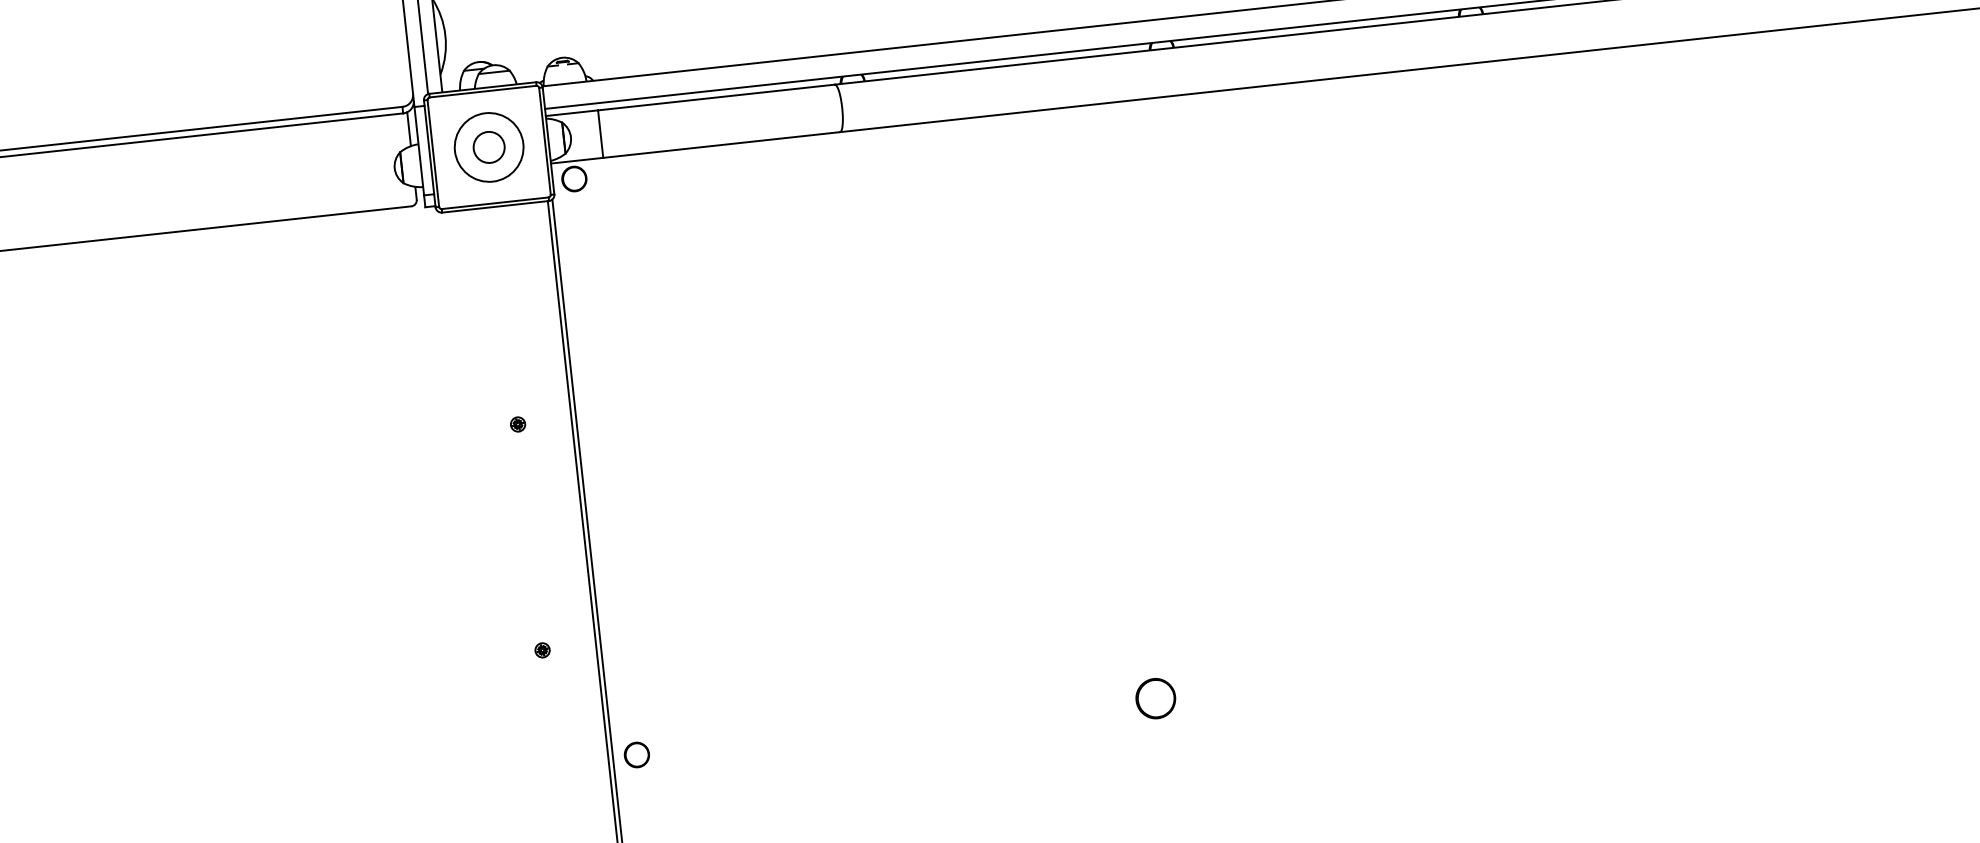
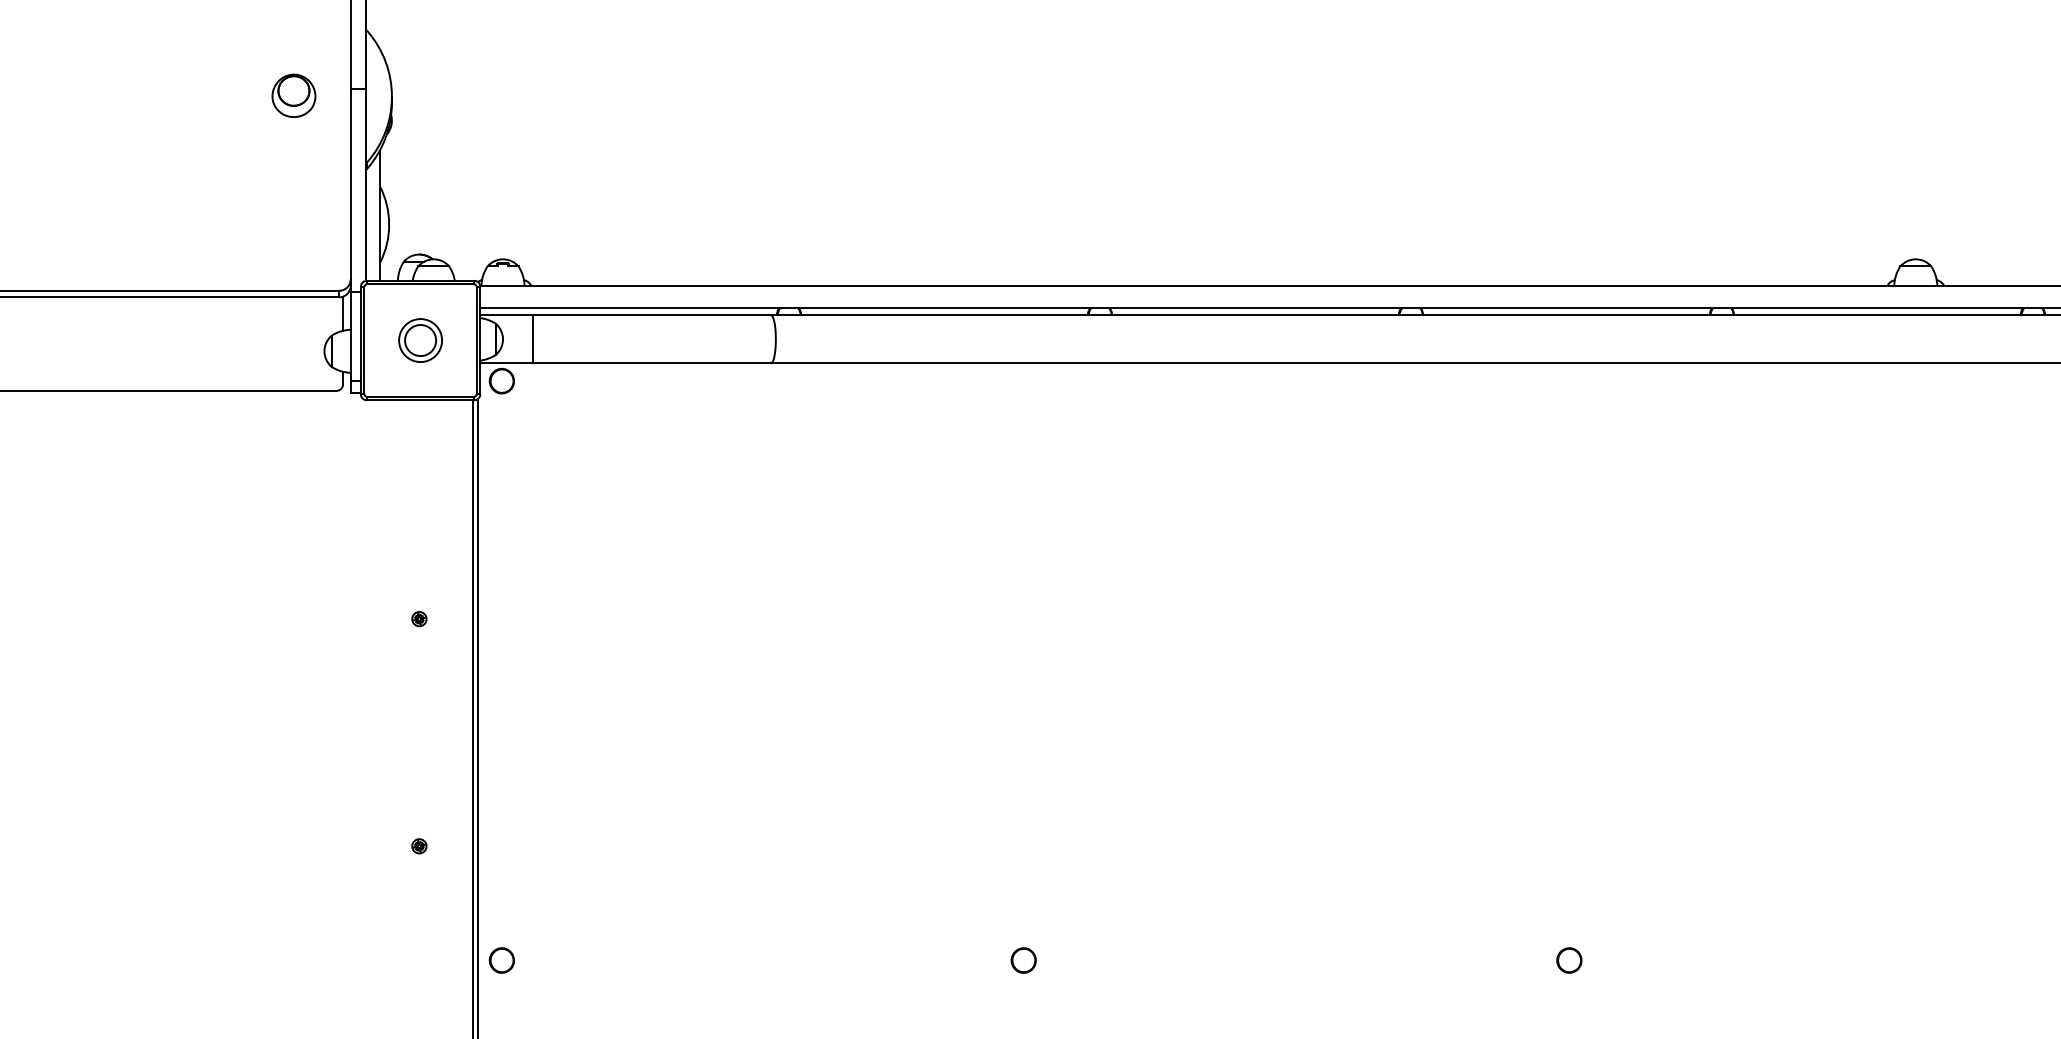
circle: (489, 147) -> (420, 340), size x0.62
part: (1698, 639) -> (1569, 960), added
part: (1155, 698) -> (1023, 960), size x0.62

